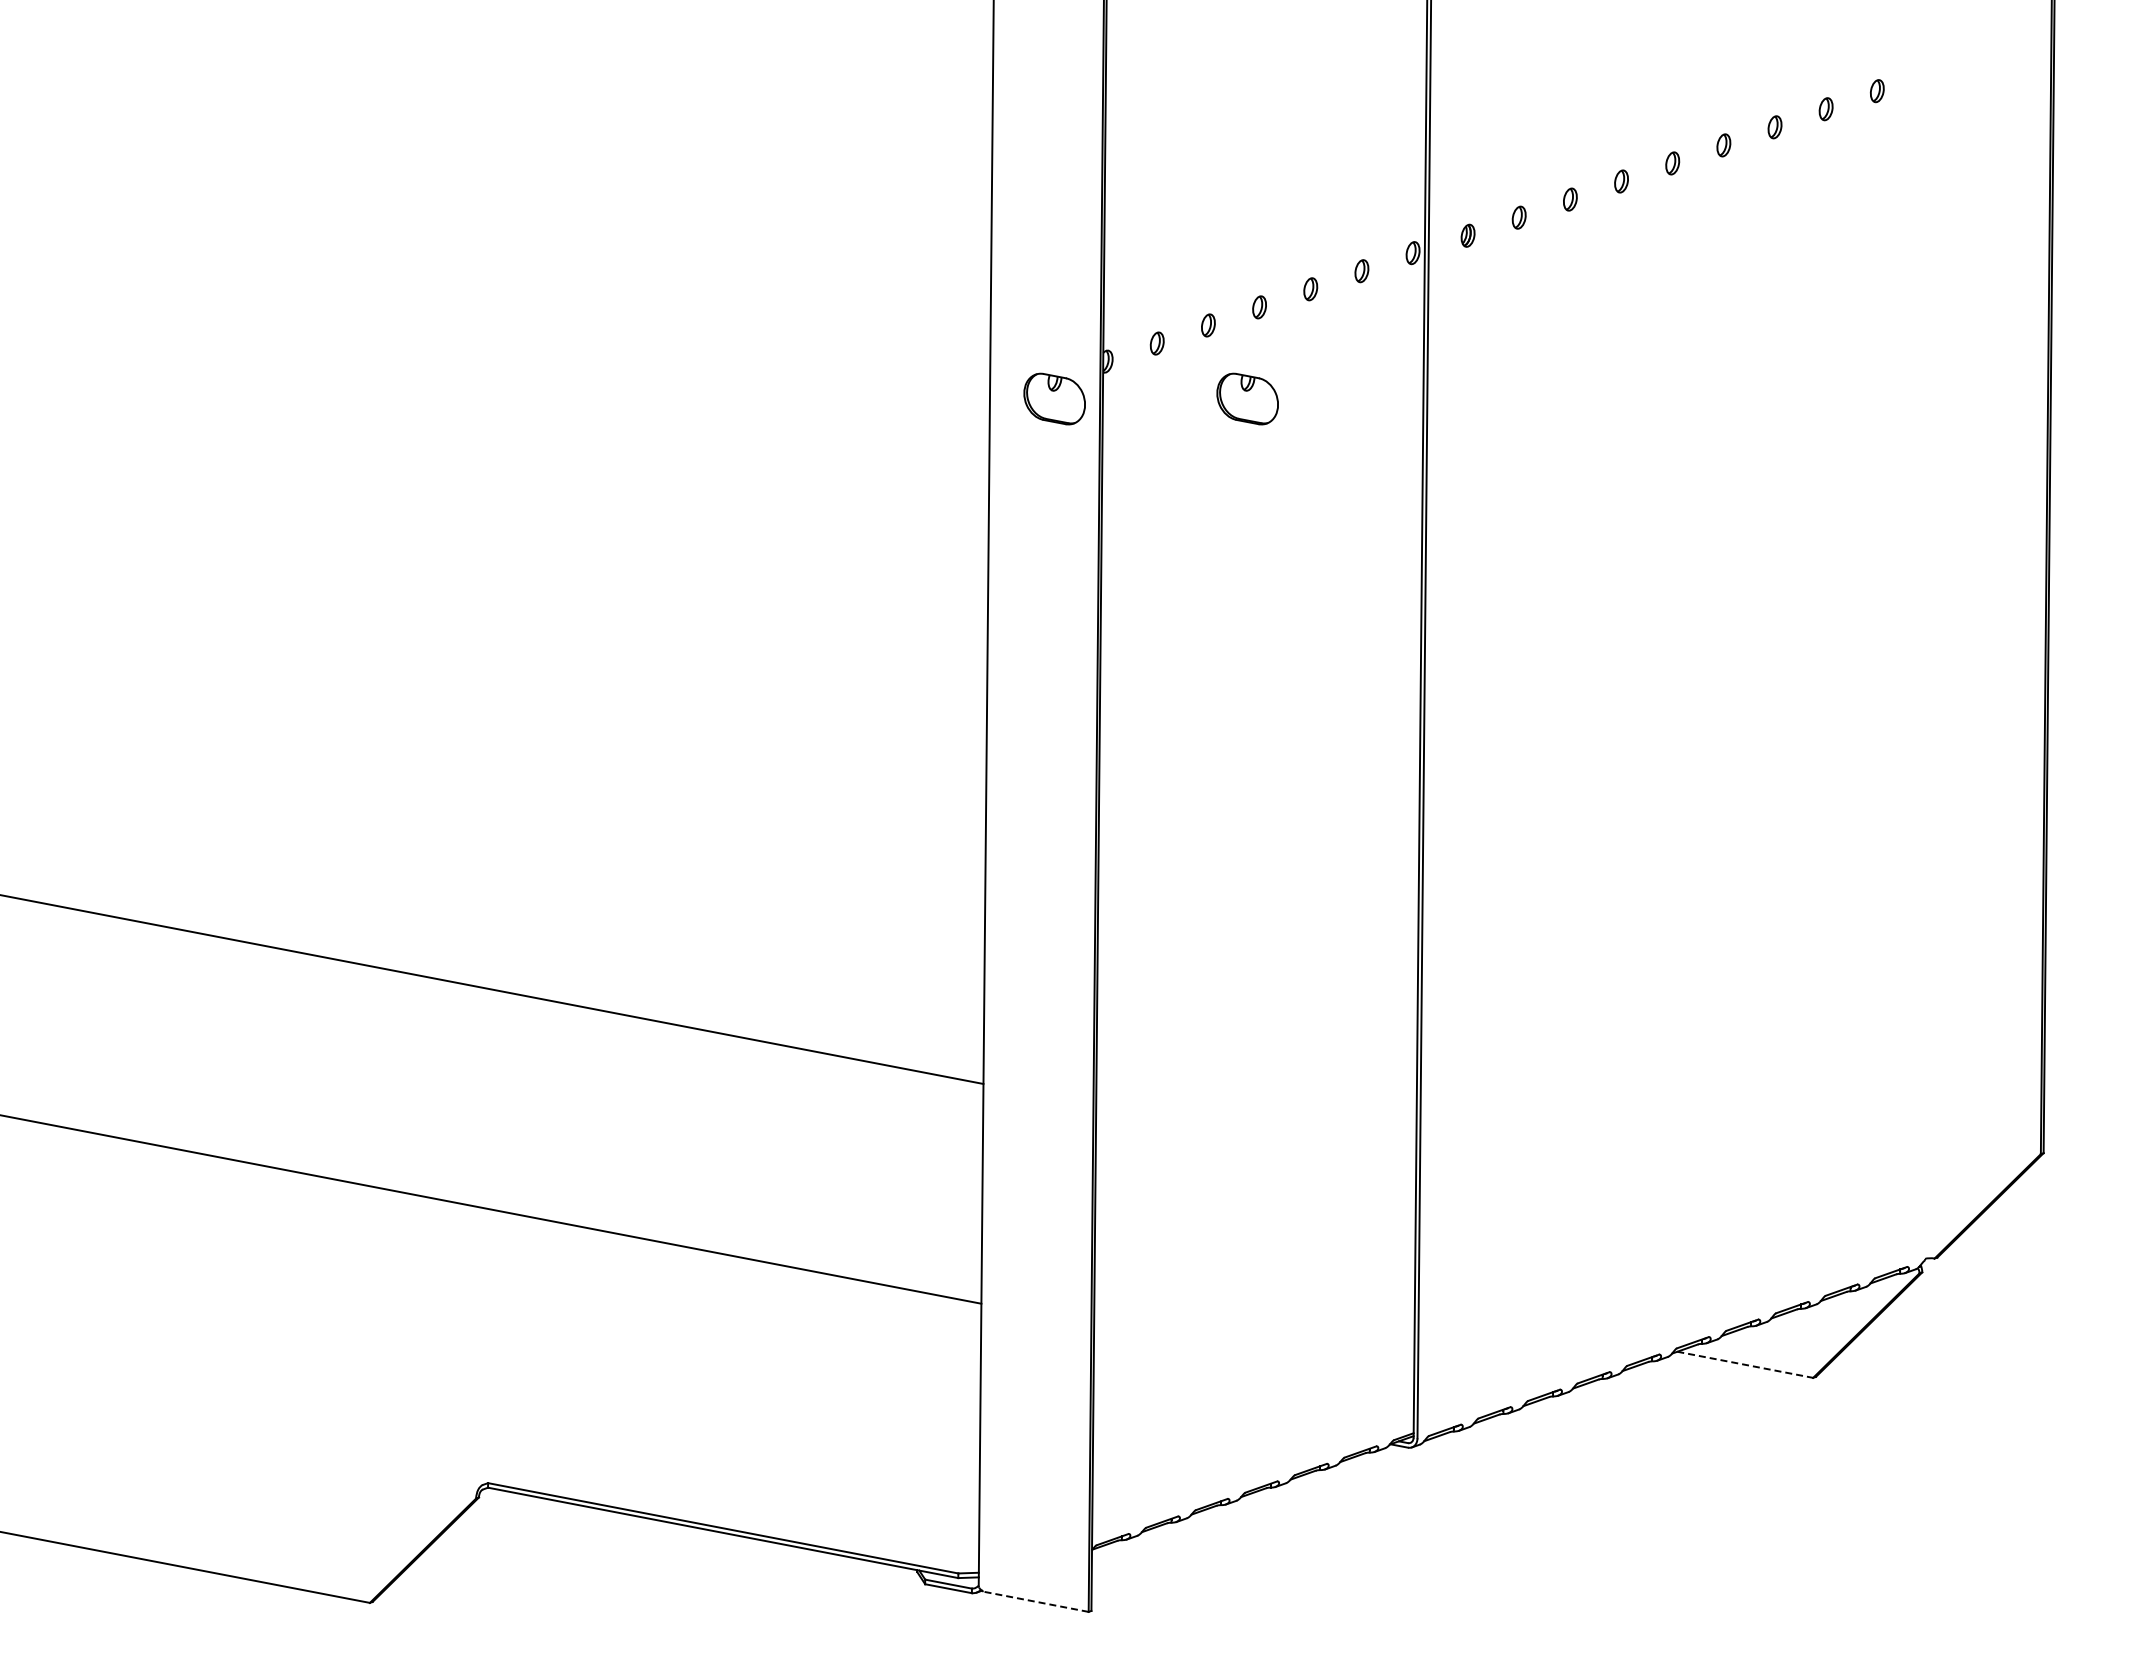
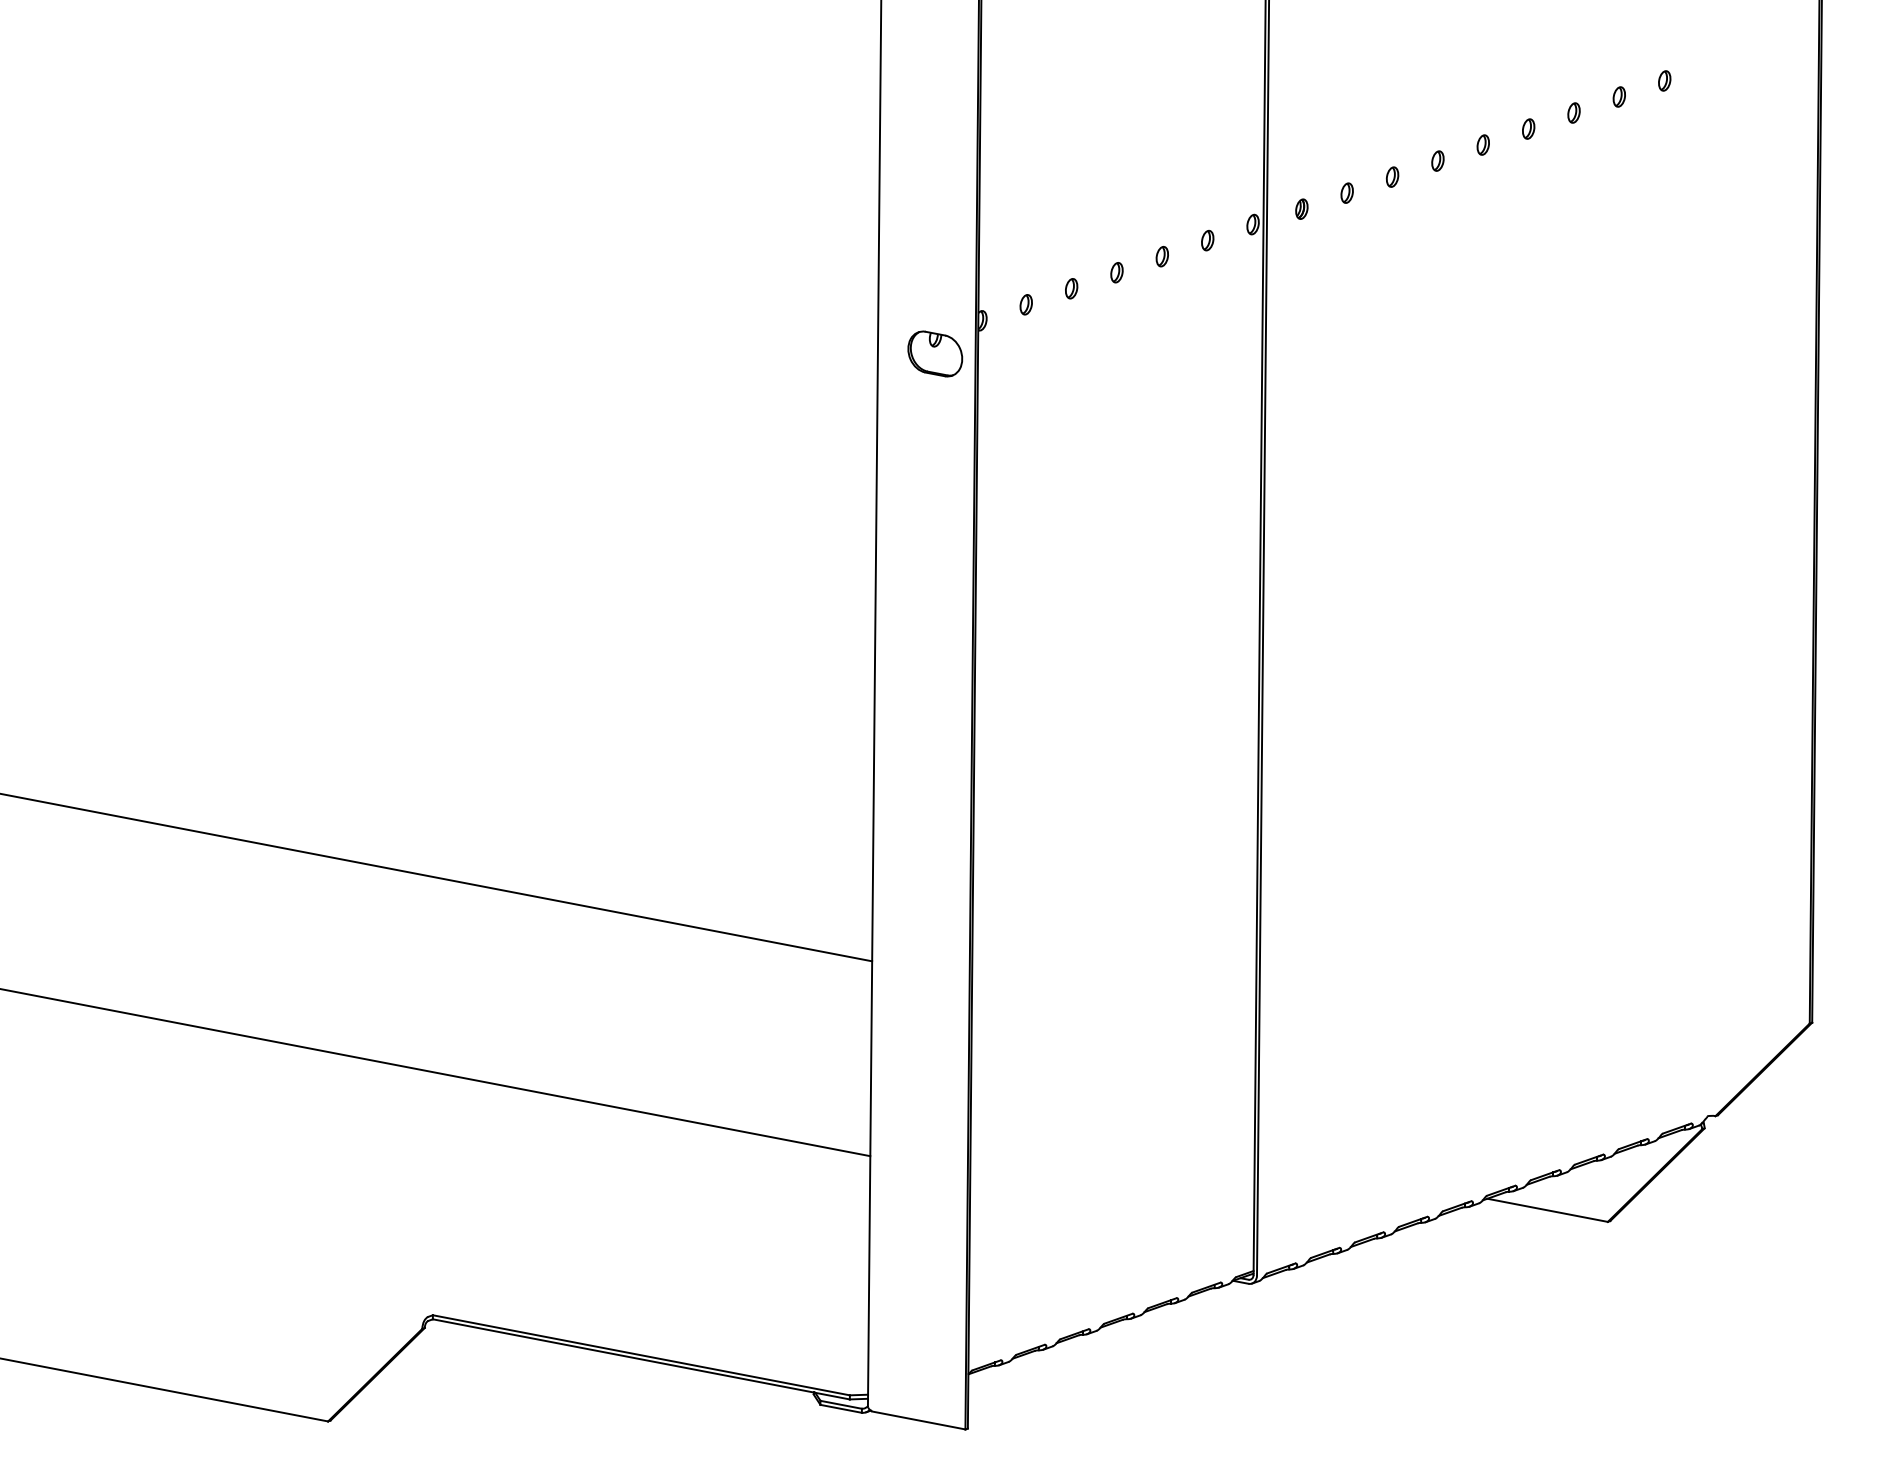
part: (1247, 398) -> (1106, 353), removed
line: (1745, 1364) -> (1547, 1210), dashed -> solid
line: (1036, 1601) -> (919, 1420), dashed -> solid

